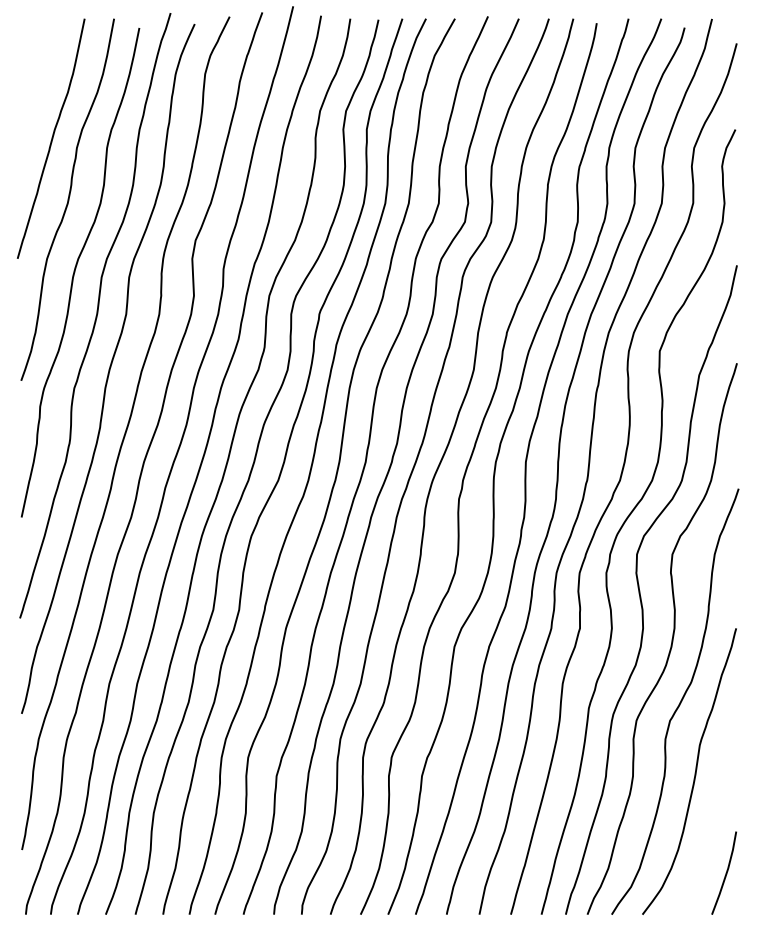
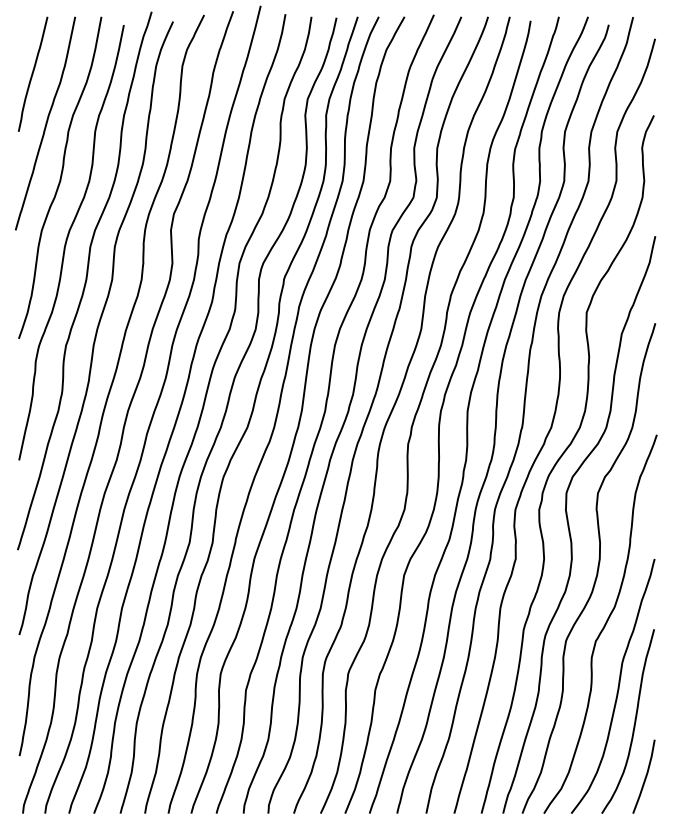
curve: (37, 82) -> (33, 73), added
curve: (713, 810) -> (634, 720), added

